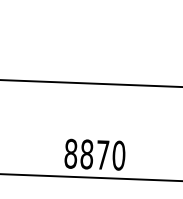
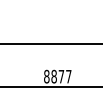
text: (118, 155) -> (68, 76), 8870 -> 8877

